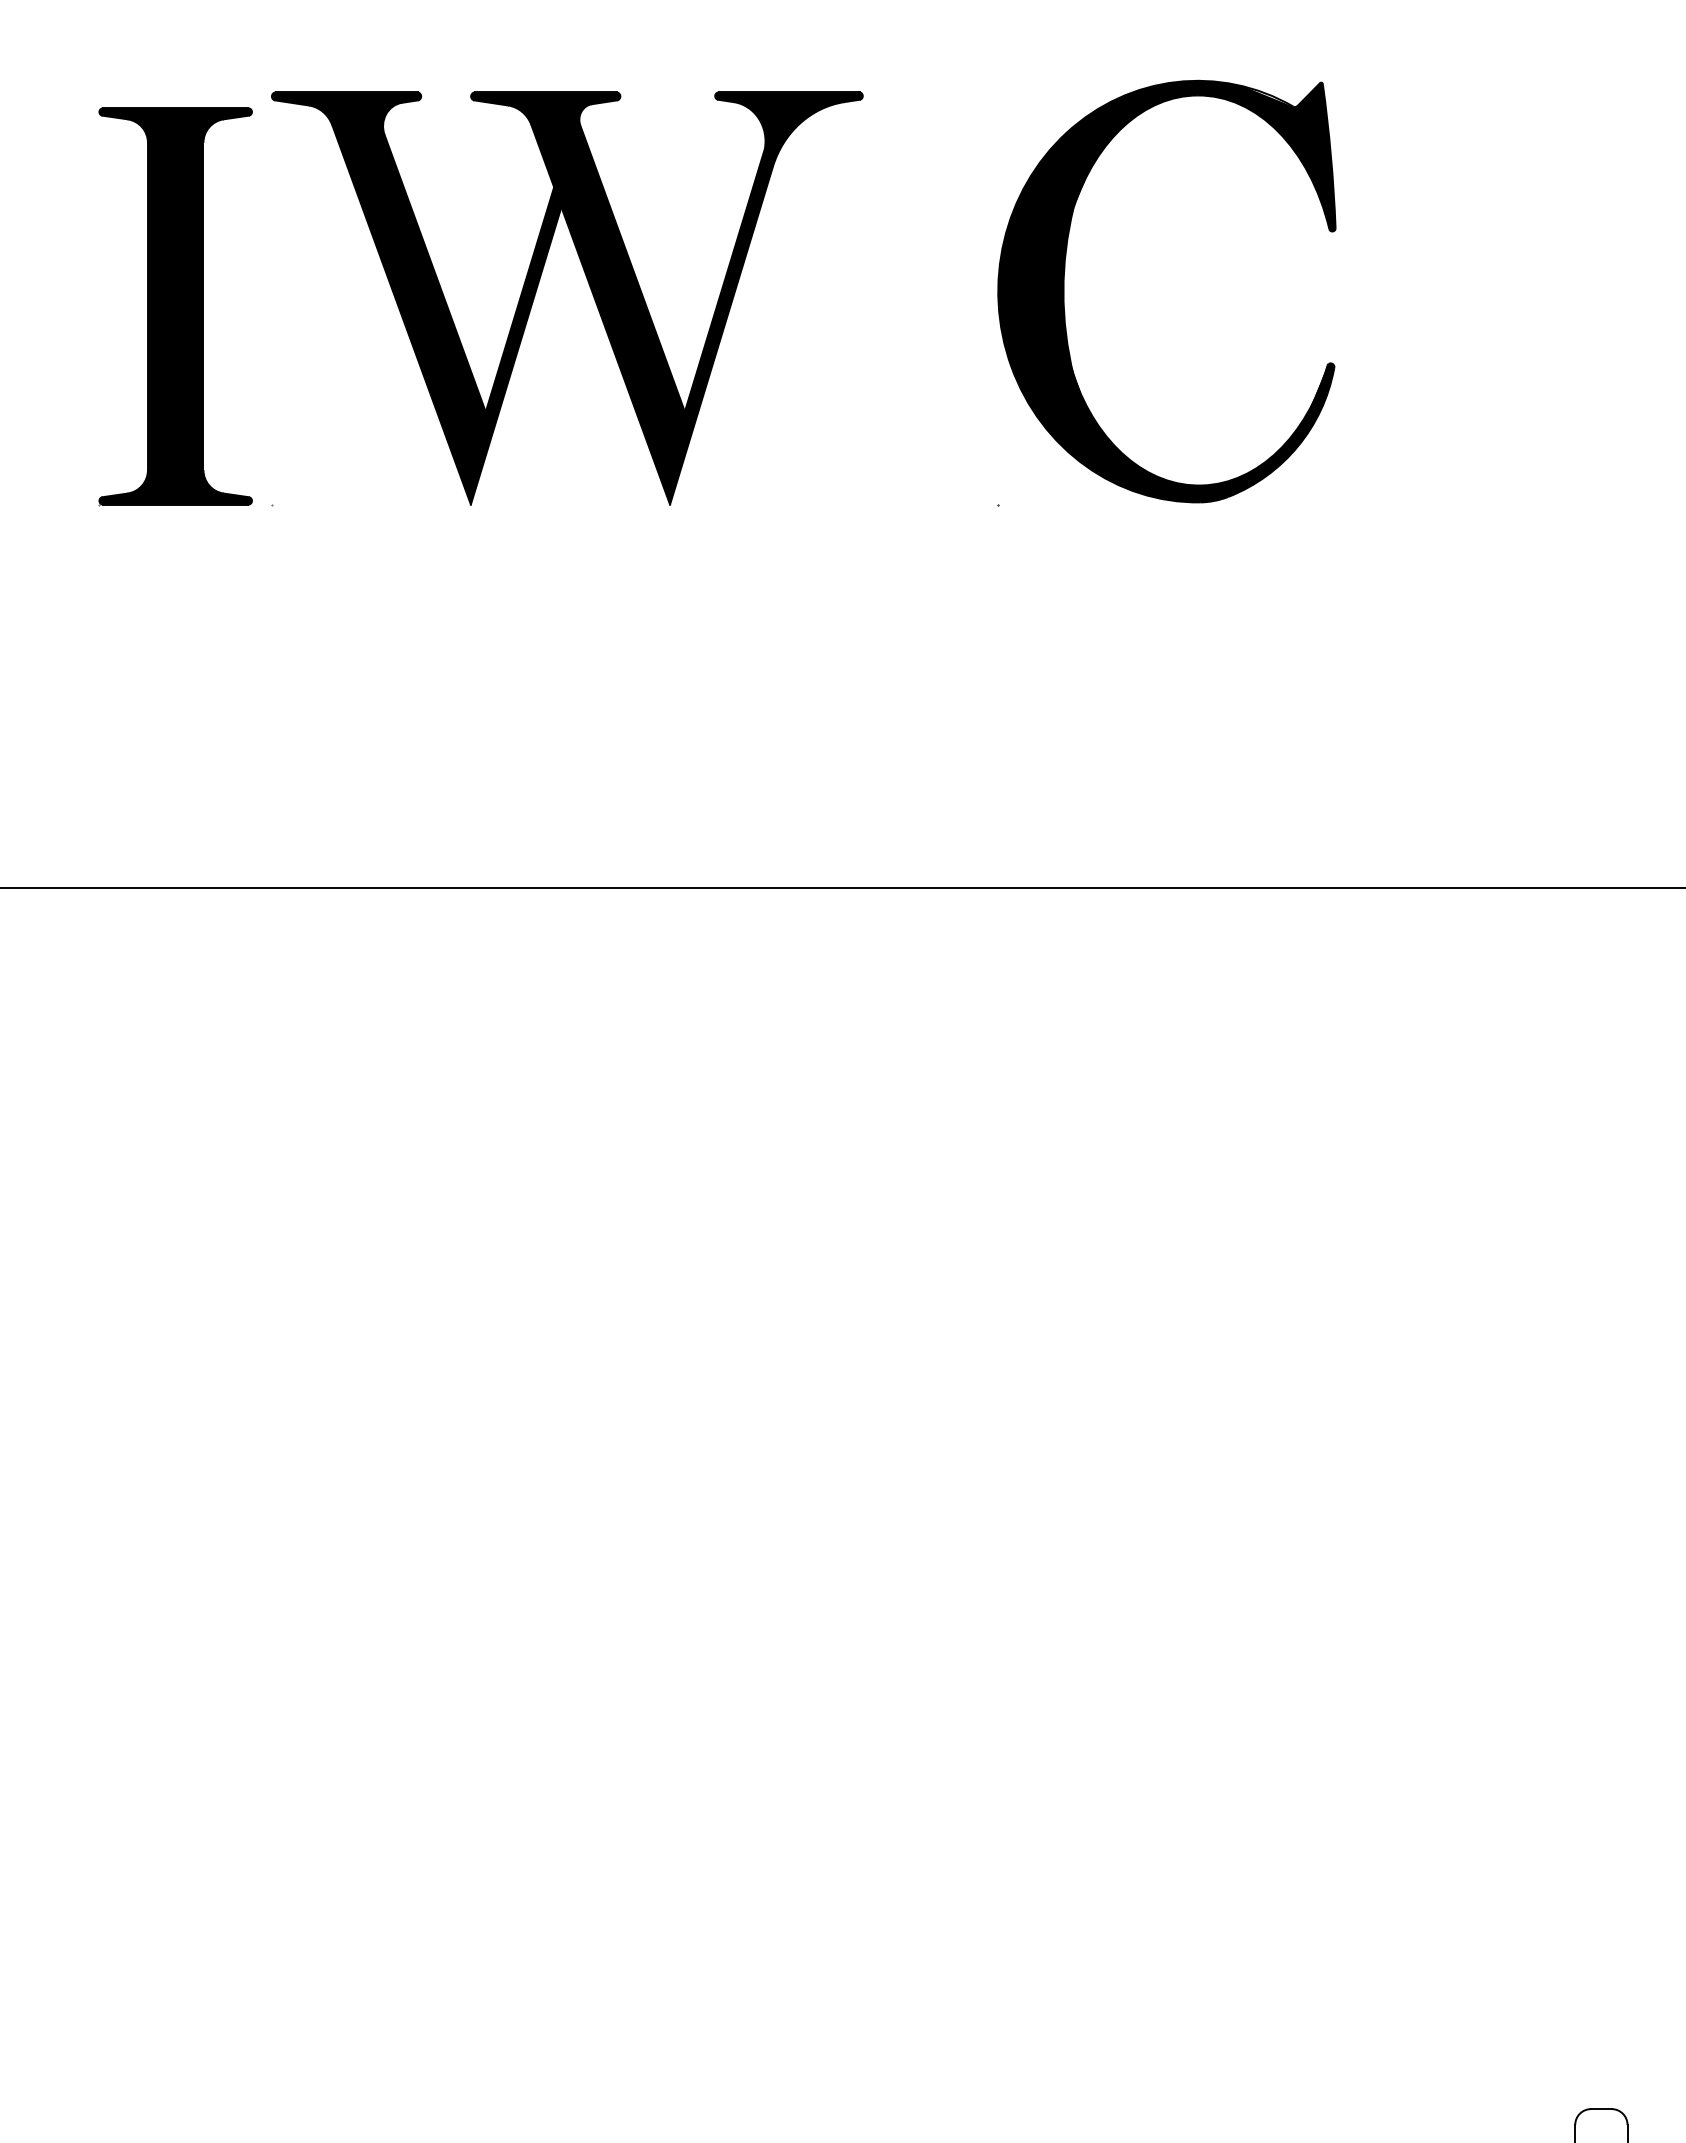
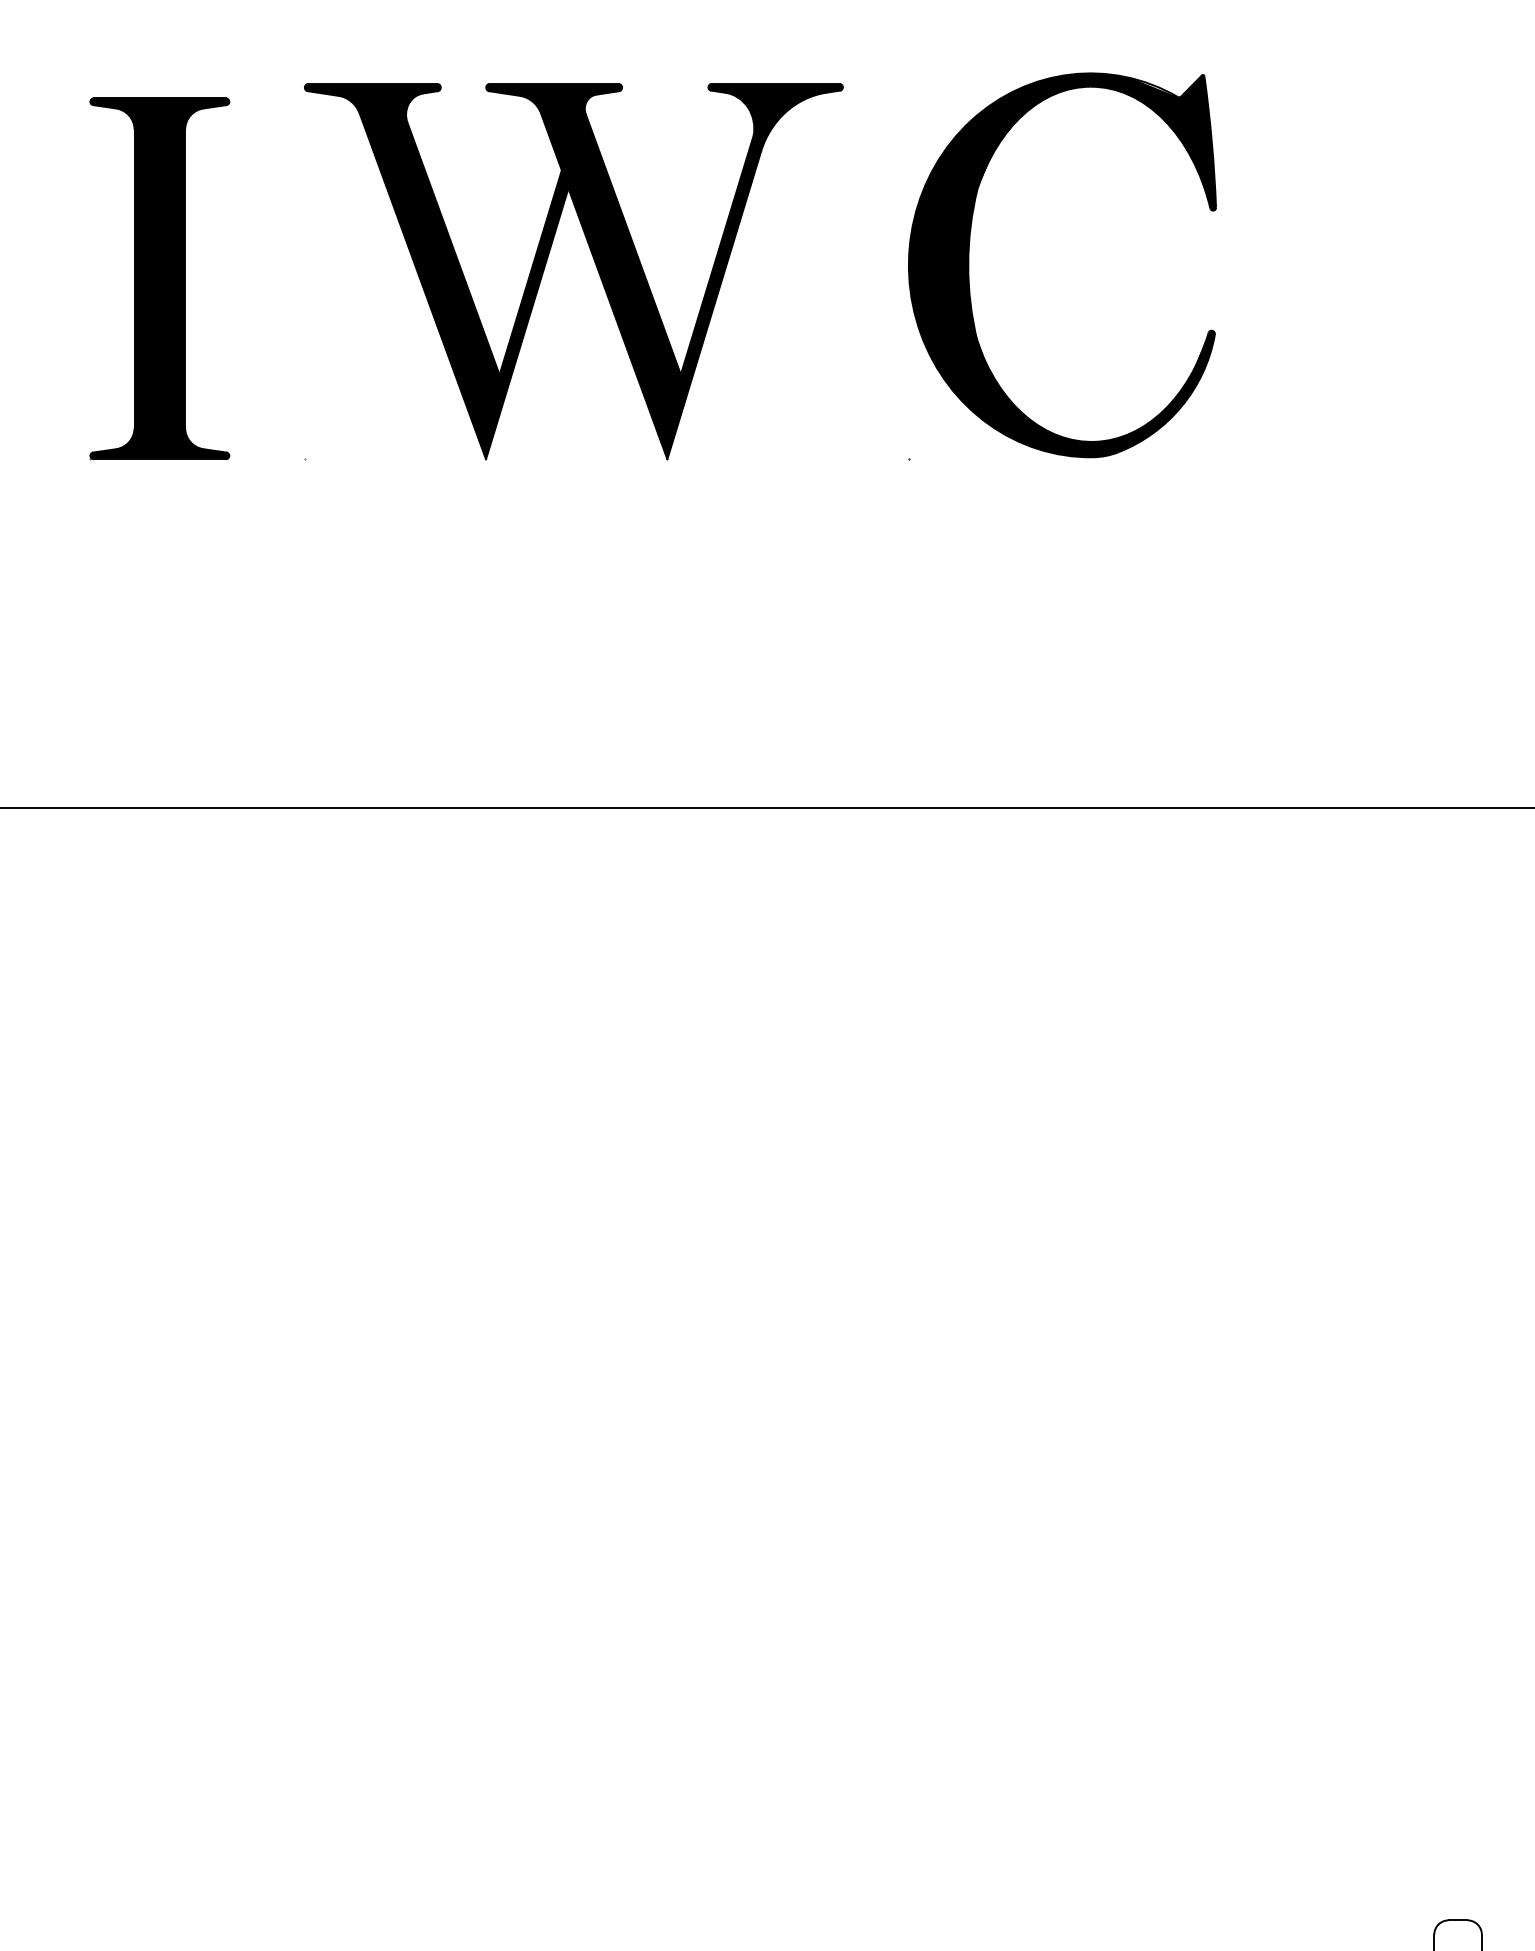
part: (590, 290) -> (594, 264), moved

